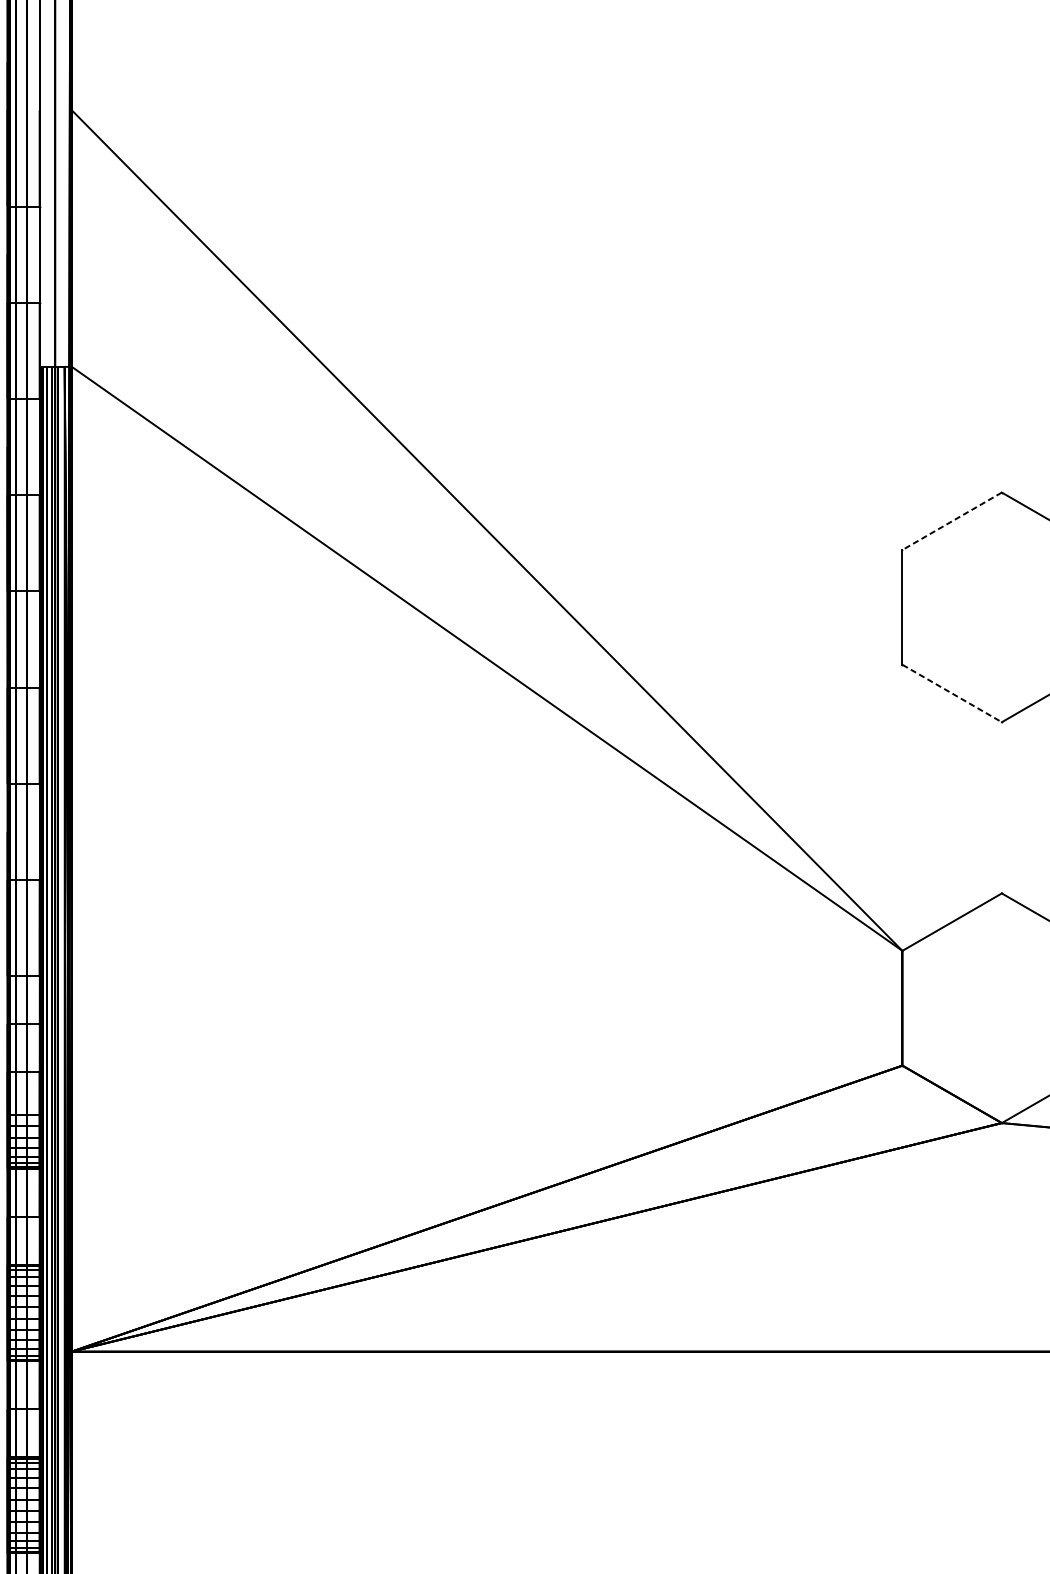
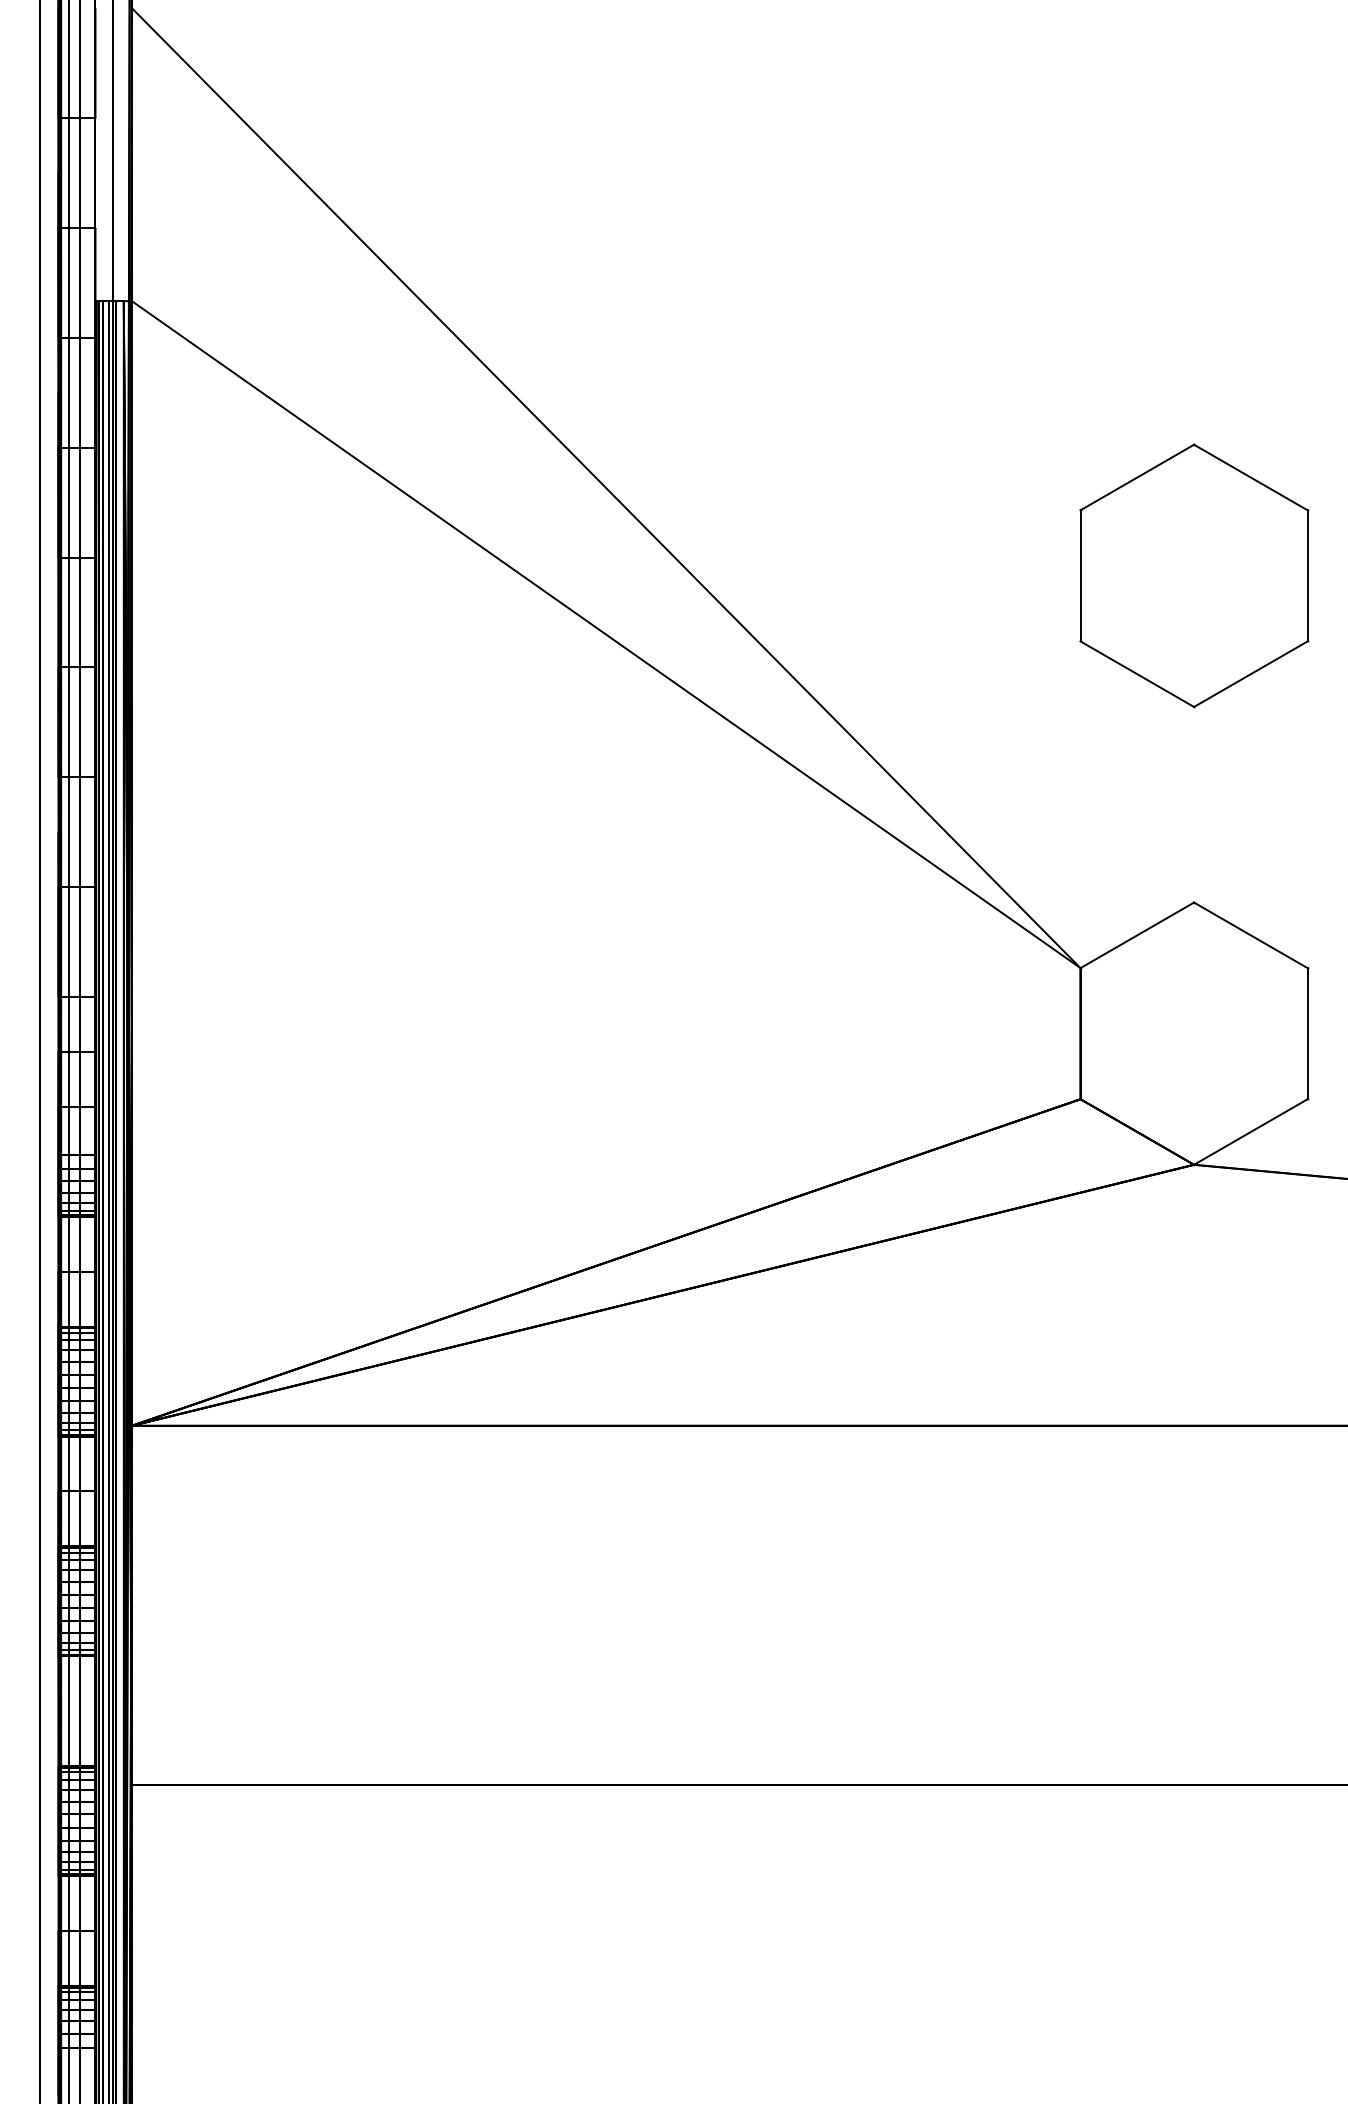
line: (952, 521) -> (1137, 477), dashed -> solid
line: (952, 693) -> (1137, 674), dashed -> solid

